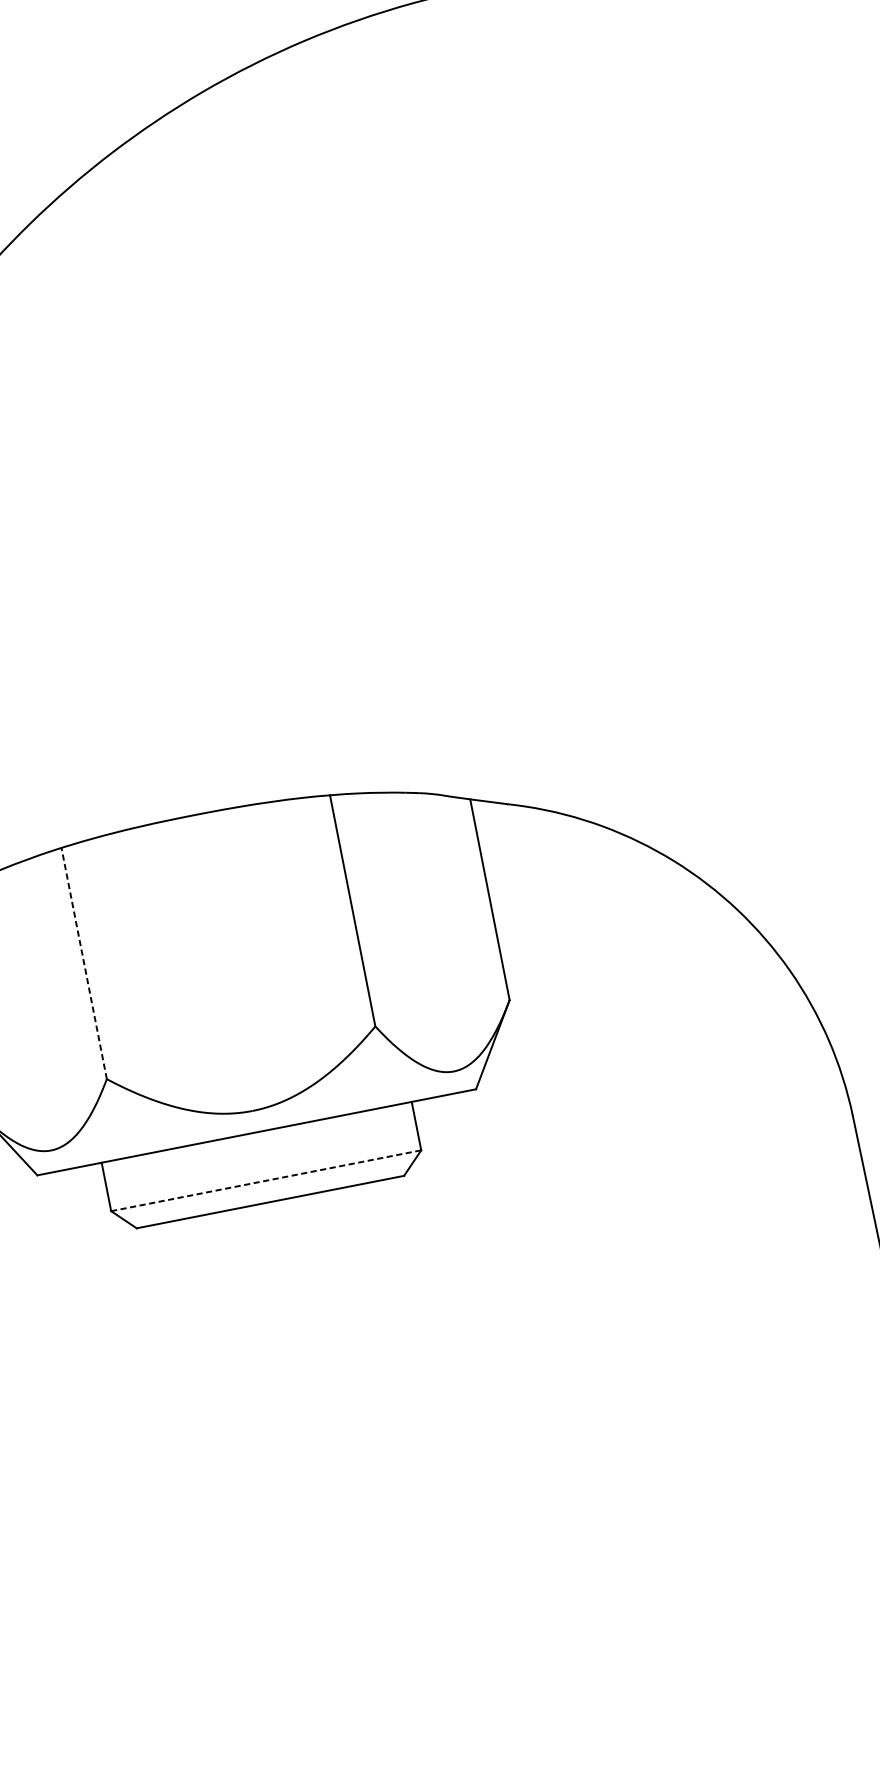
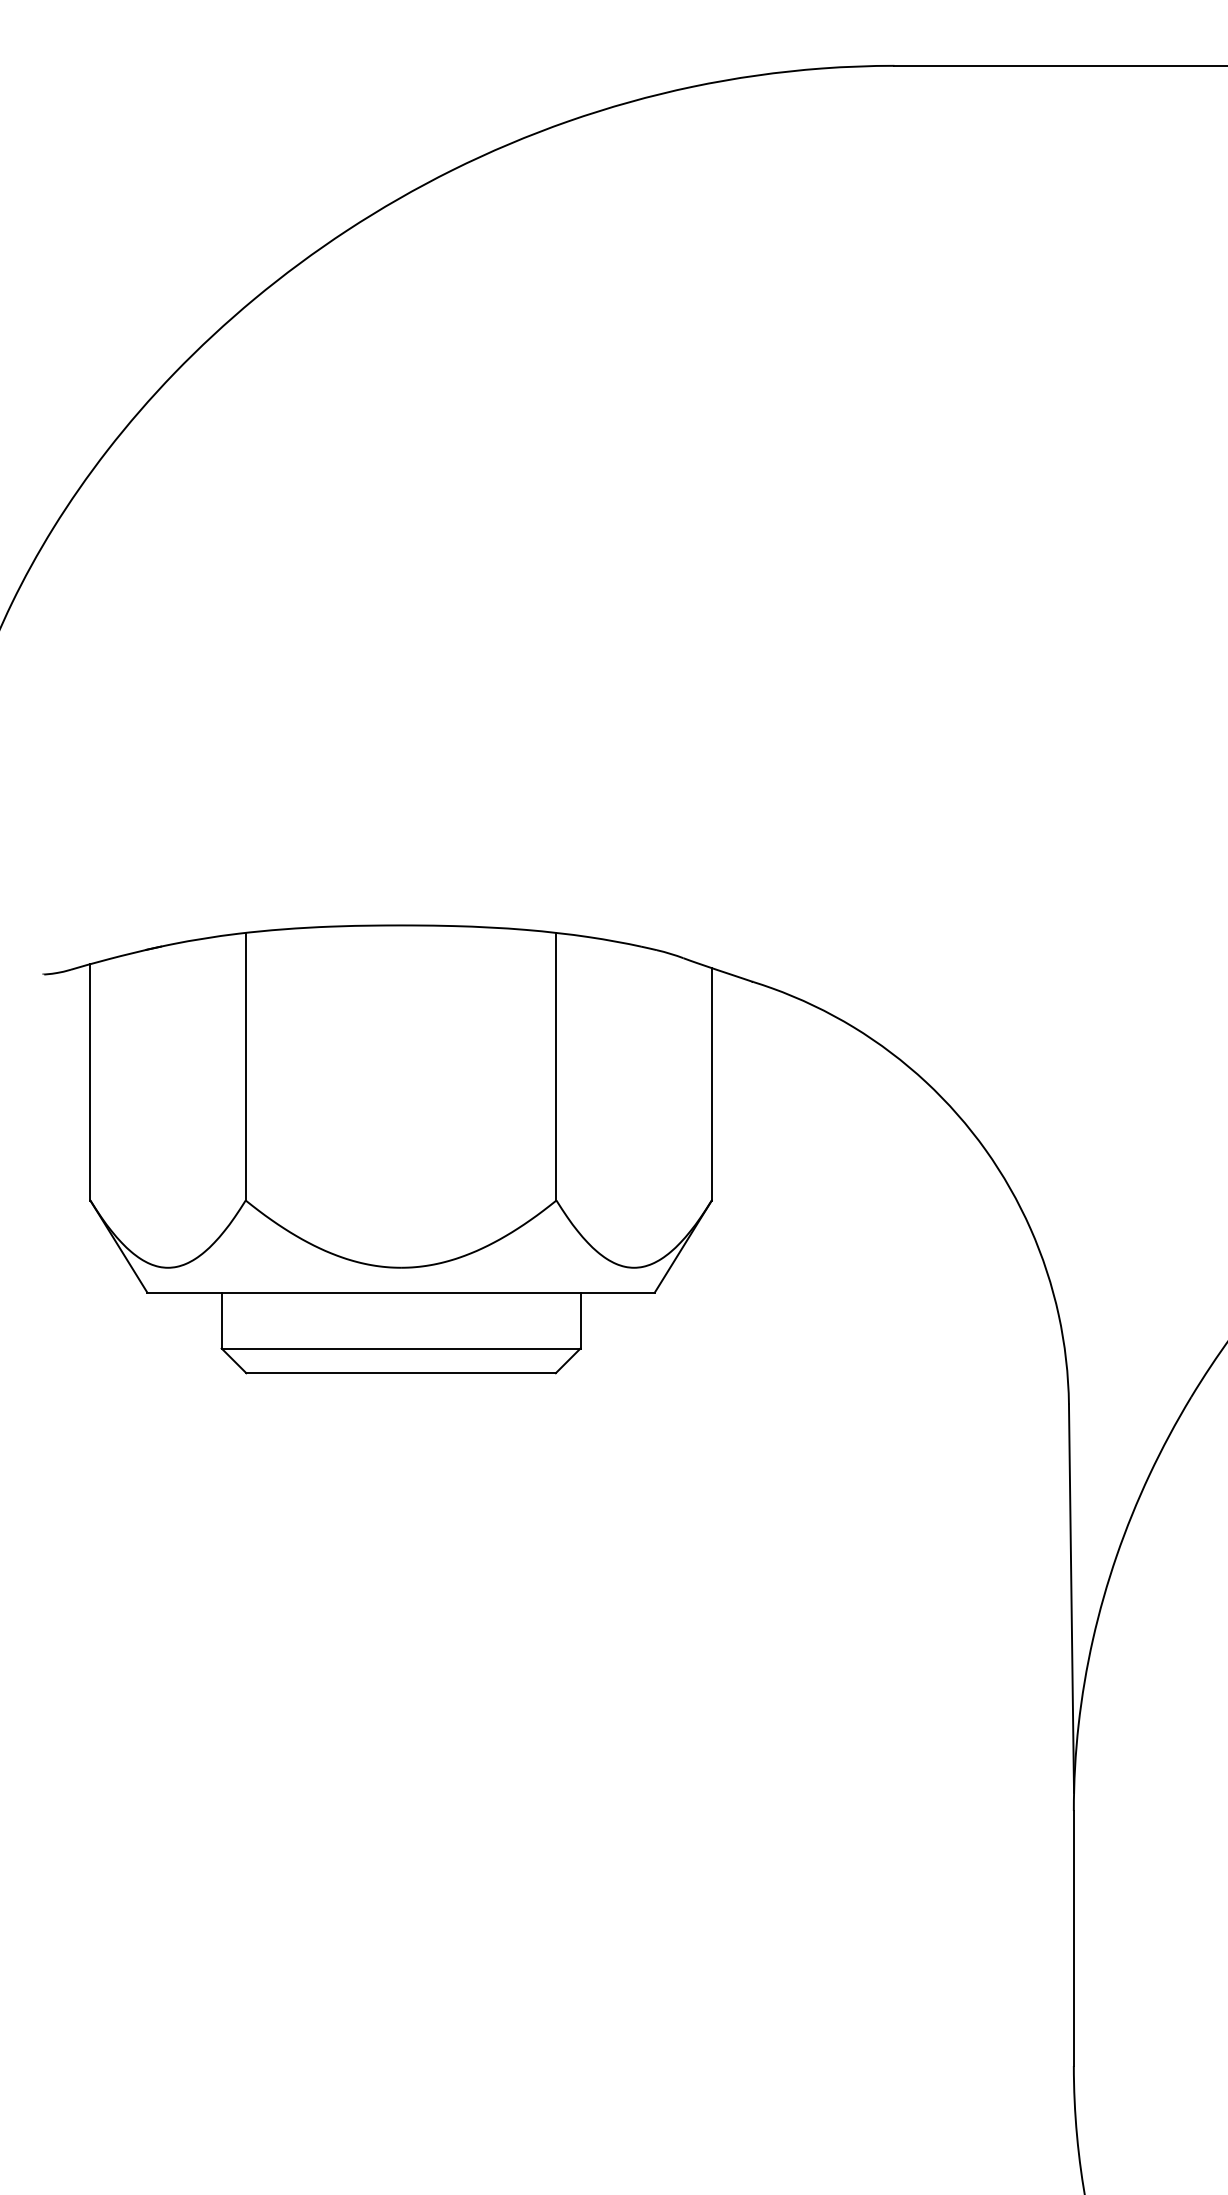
line: (83, 963) -> (245, 1066), dashed -> solid
line: (265, 1180) -> (400, 1348), dashed -> solid

